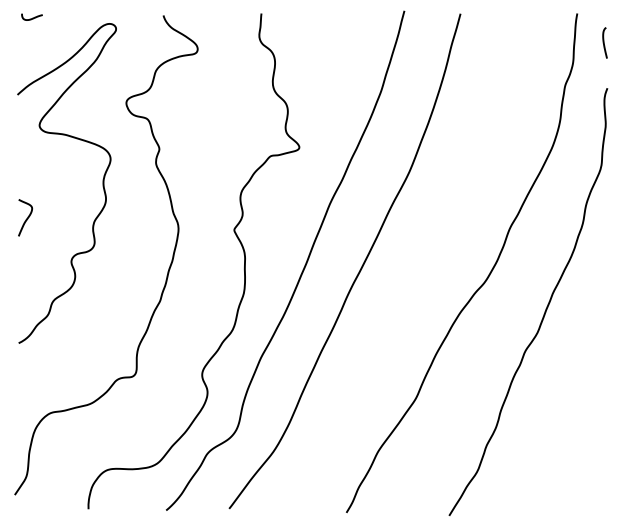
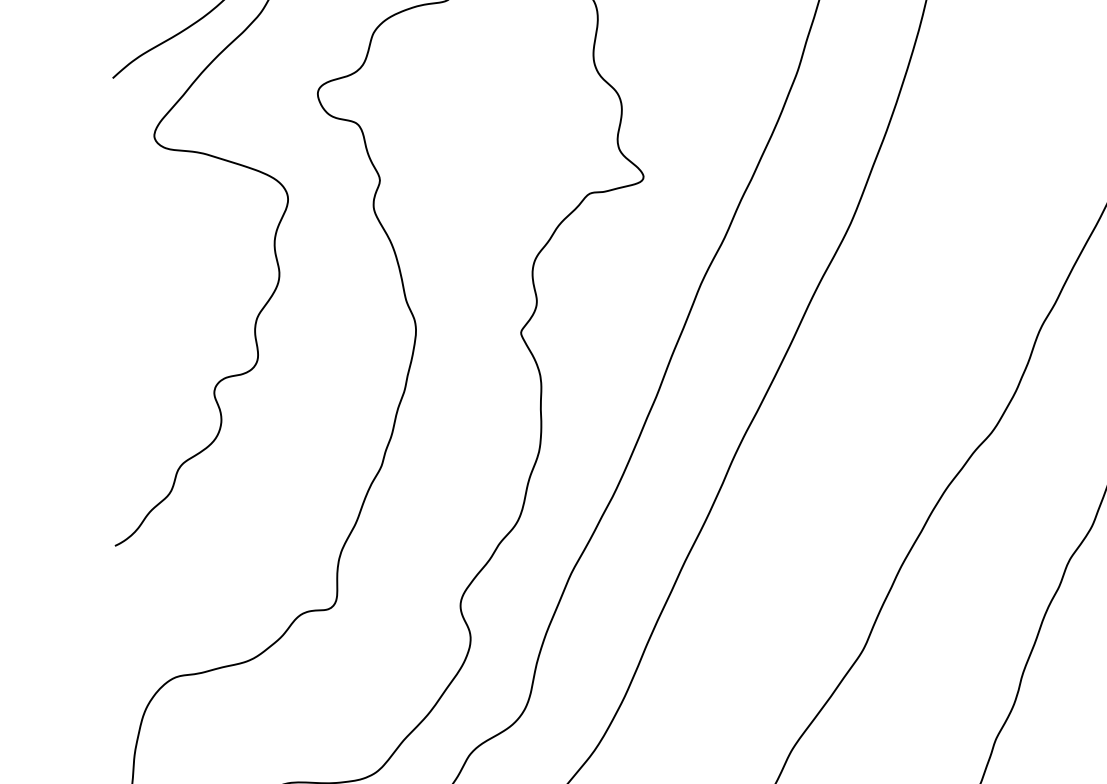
curve: (26, 218) -> (129, 311), removed

